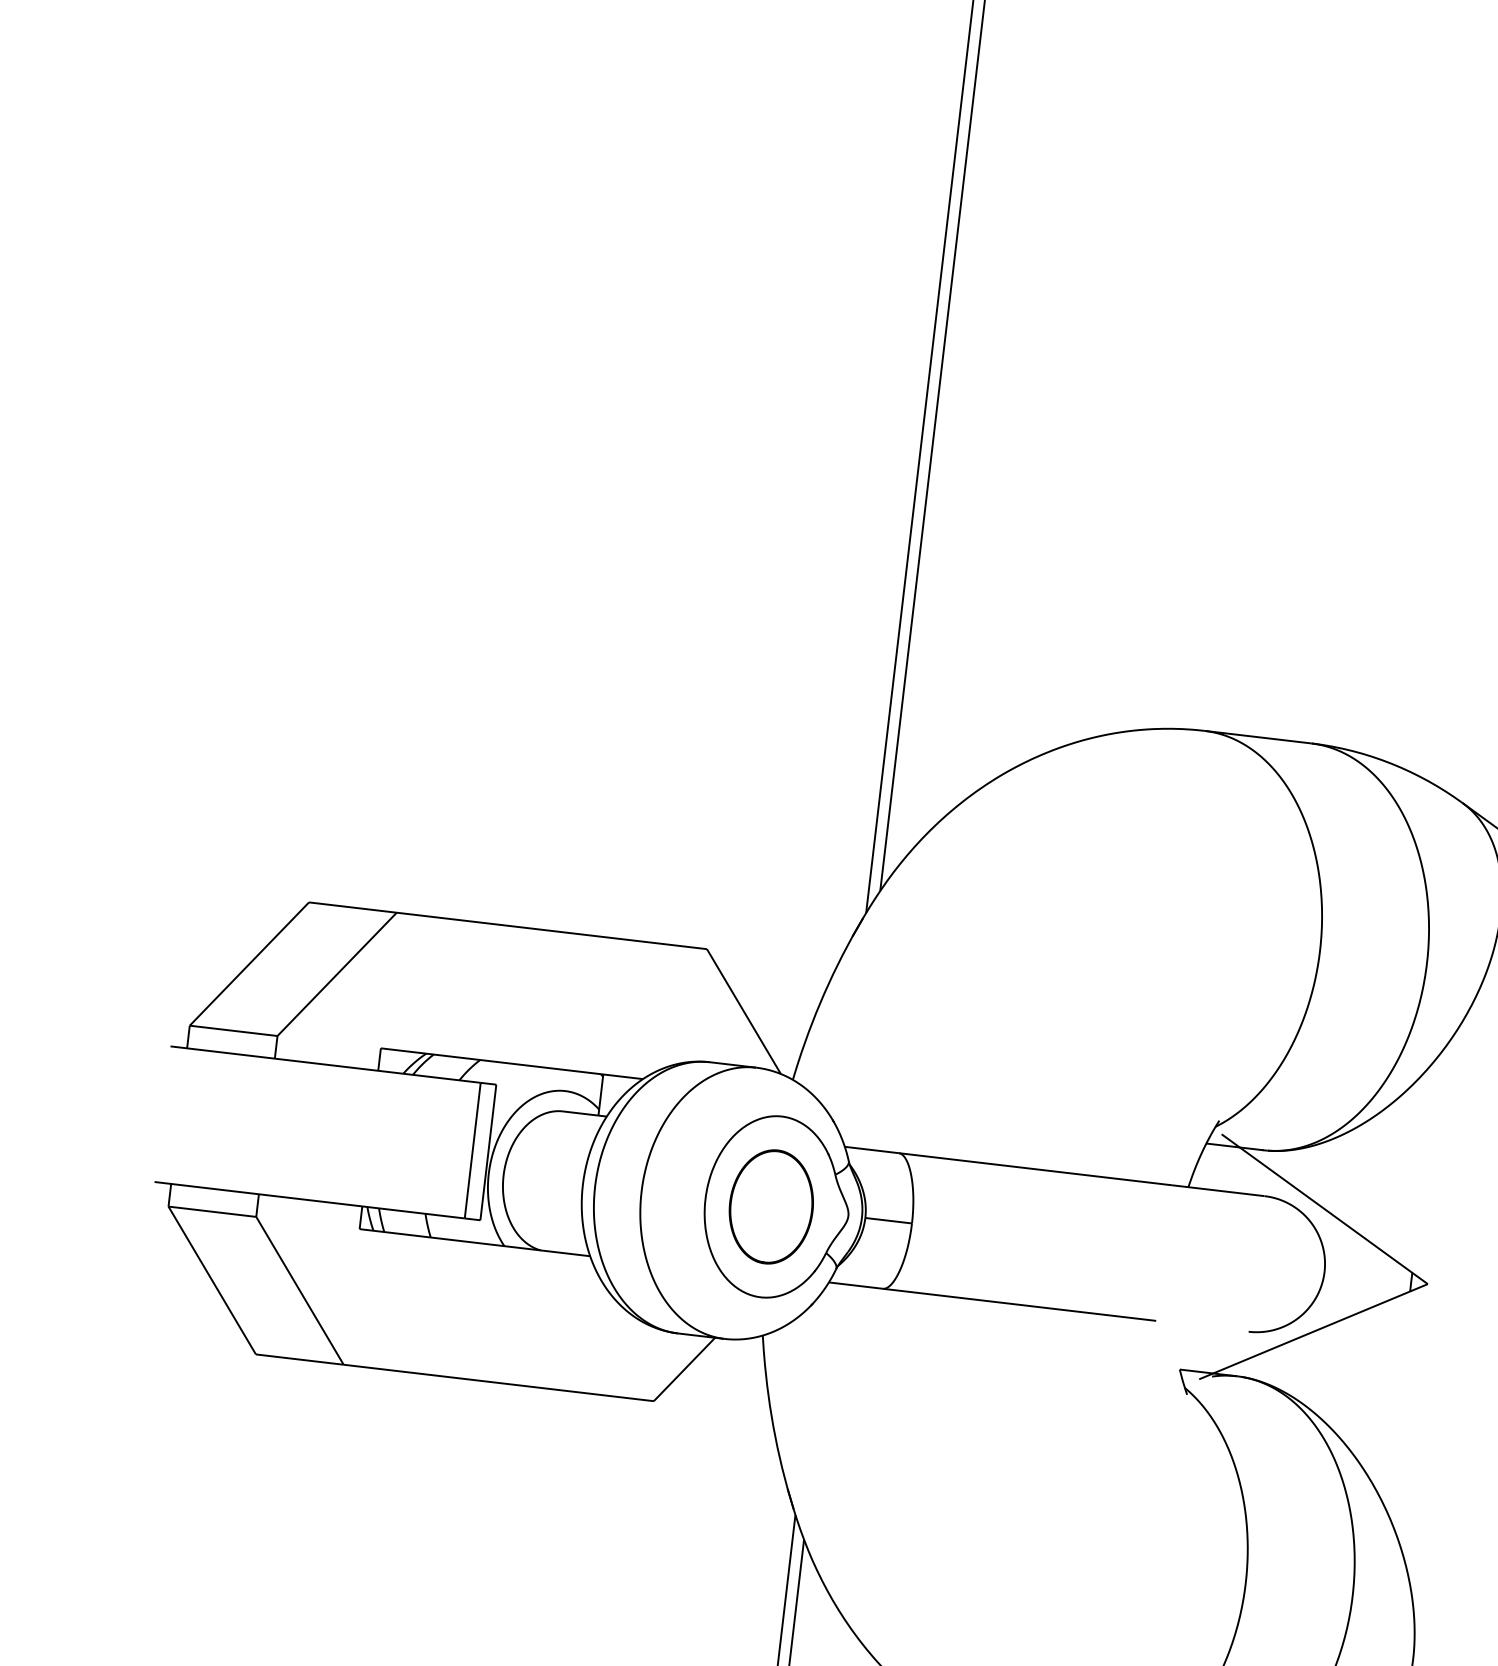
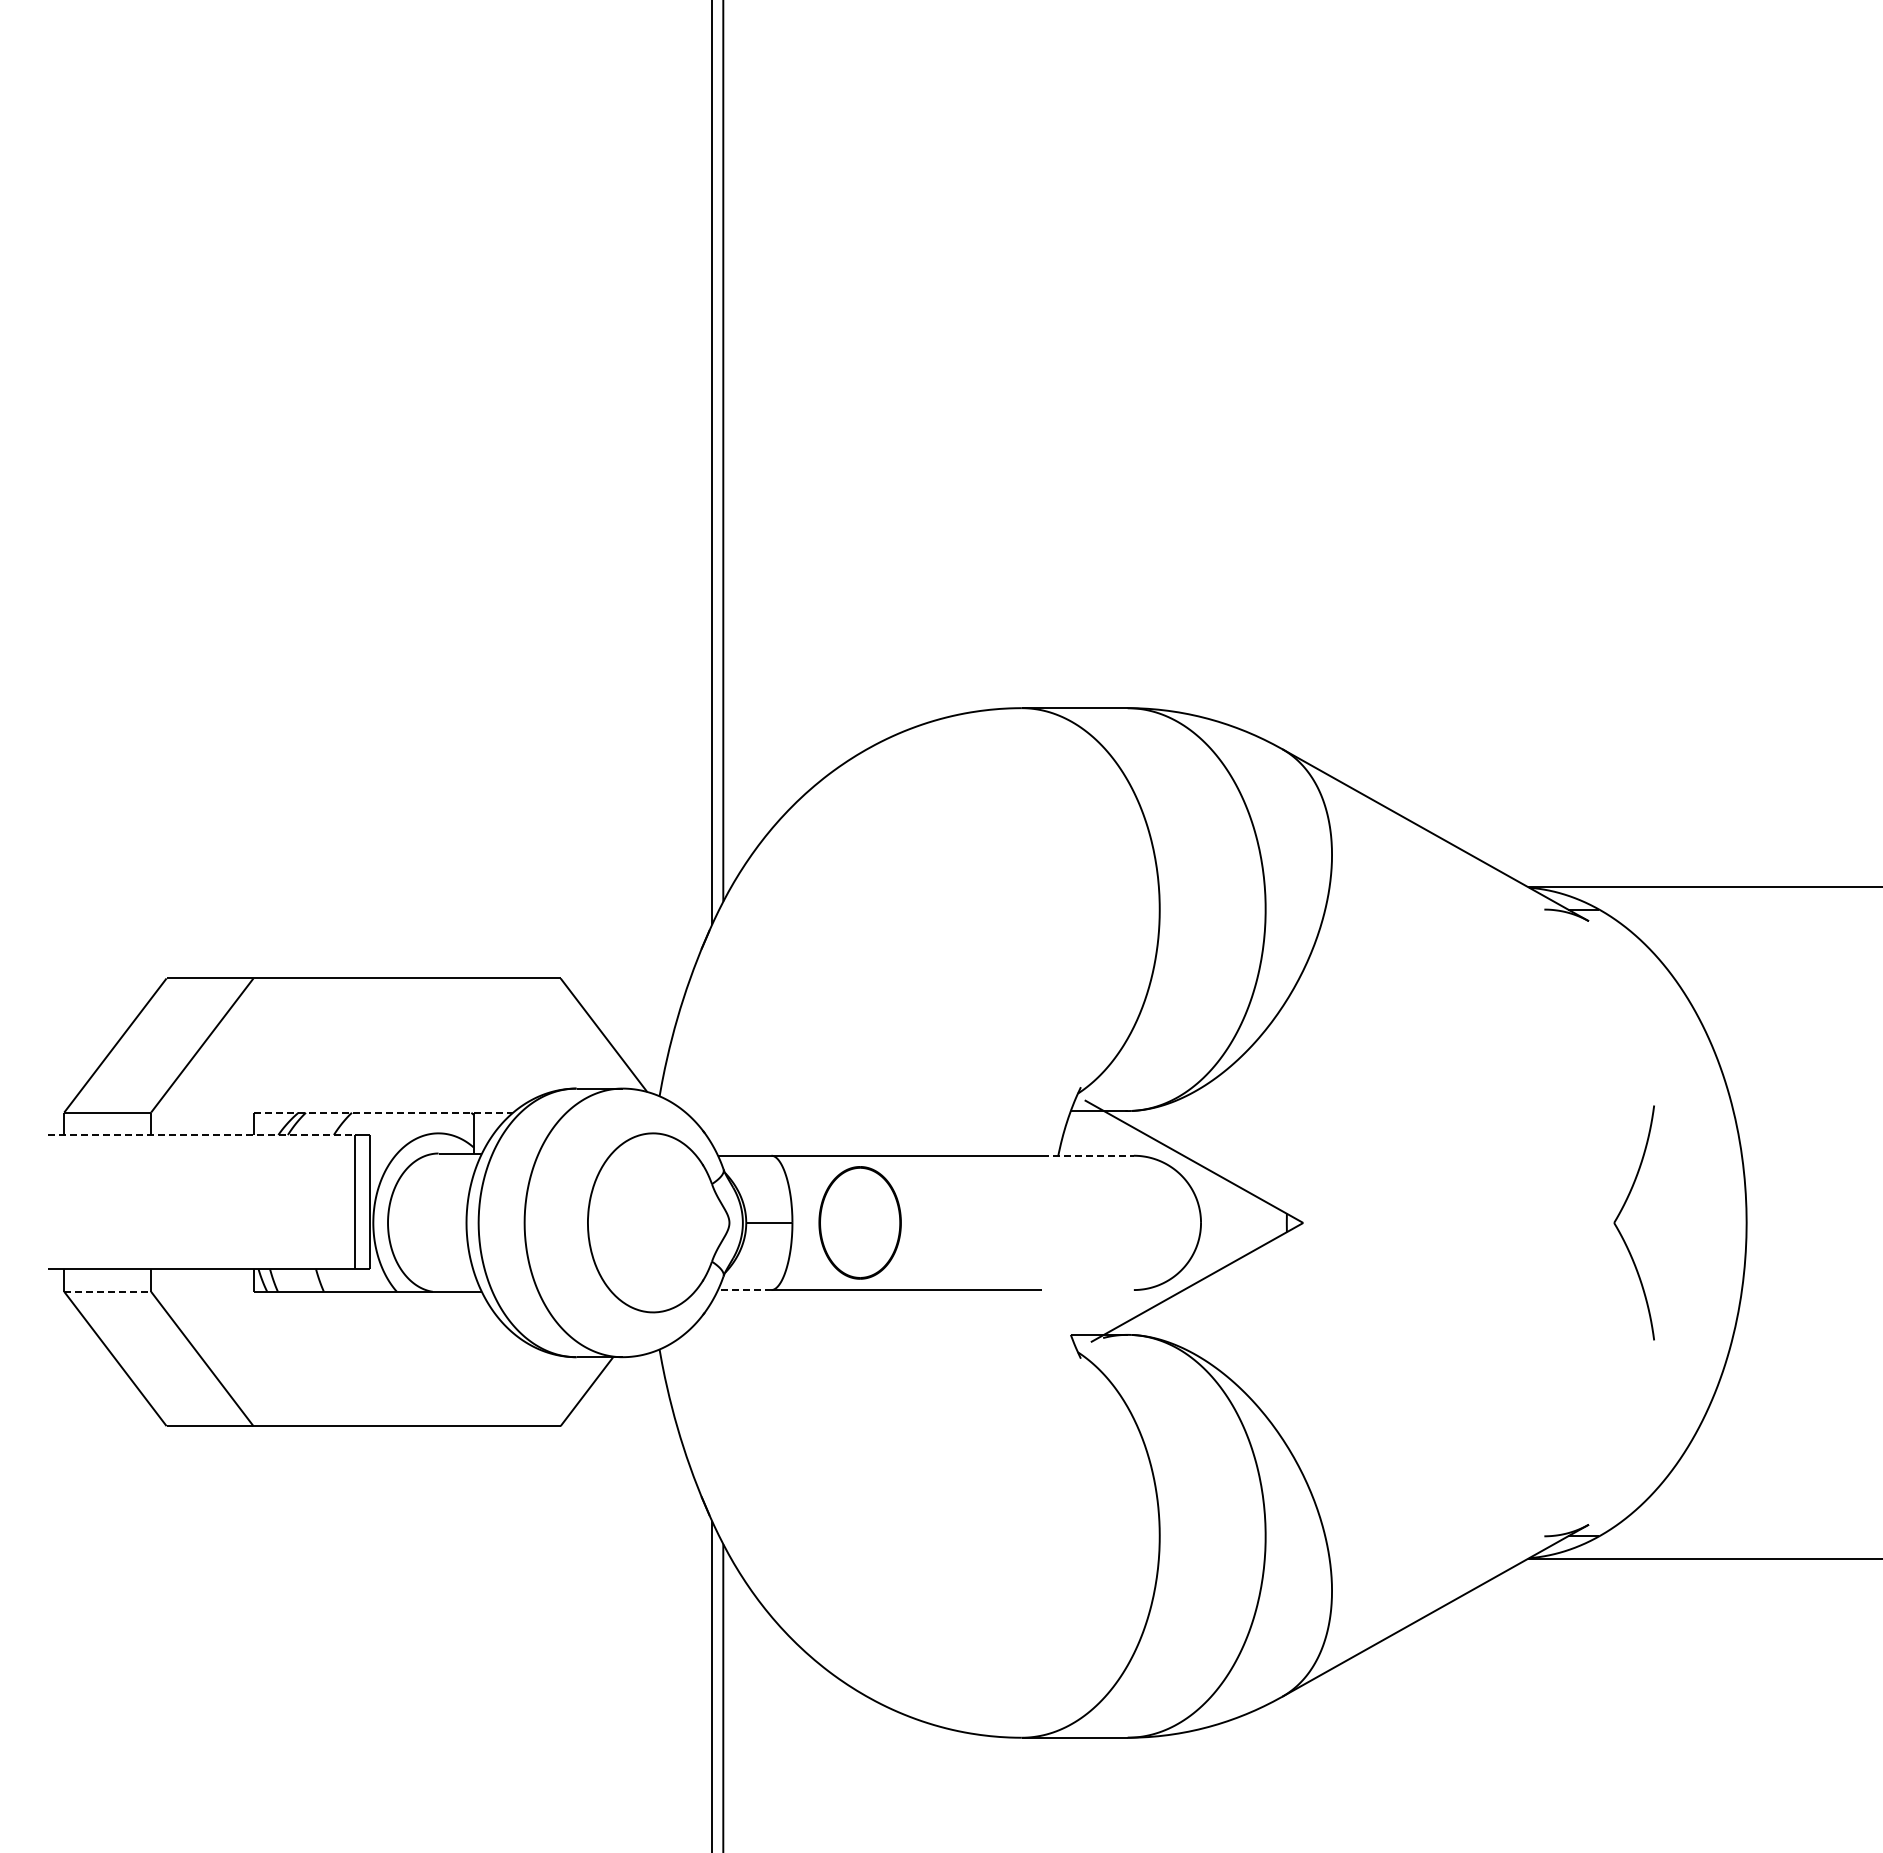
line: (512, 1063) -> (383, 1112), solid -> dashed
line: (325, 1065) -> (201, 1135), solid -> dashed
line: (1217, 1190) -> (1087, 1155), solid -> dashed
part: (770, 1206) -> (859, 1222), moved
line: (213, 1211) -> (108, 1291), solid -> dashed
line: (855, 1286) -> (744, 1290), solid -> dashed

